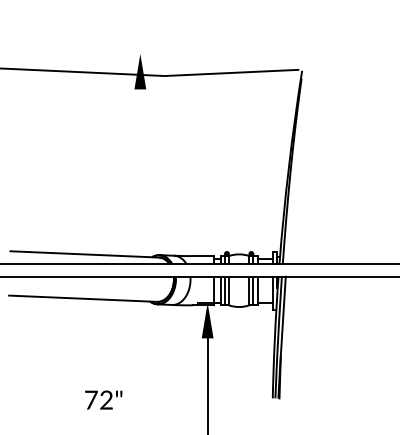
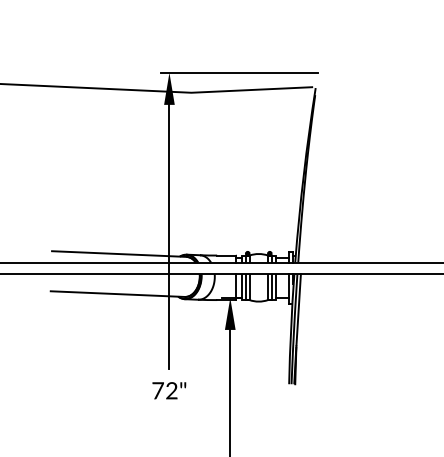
line: (217, 53) -> (239, 72), added
line: (140, 235) -> (169, 236), added
text: (103, 399) -> (169, 390), moved

